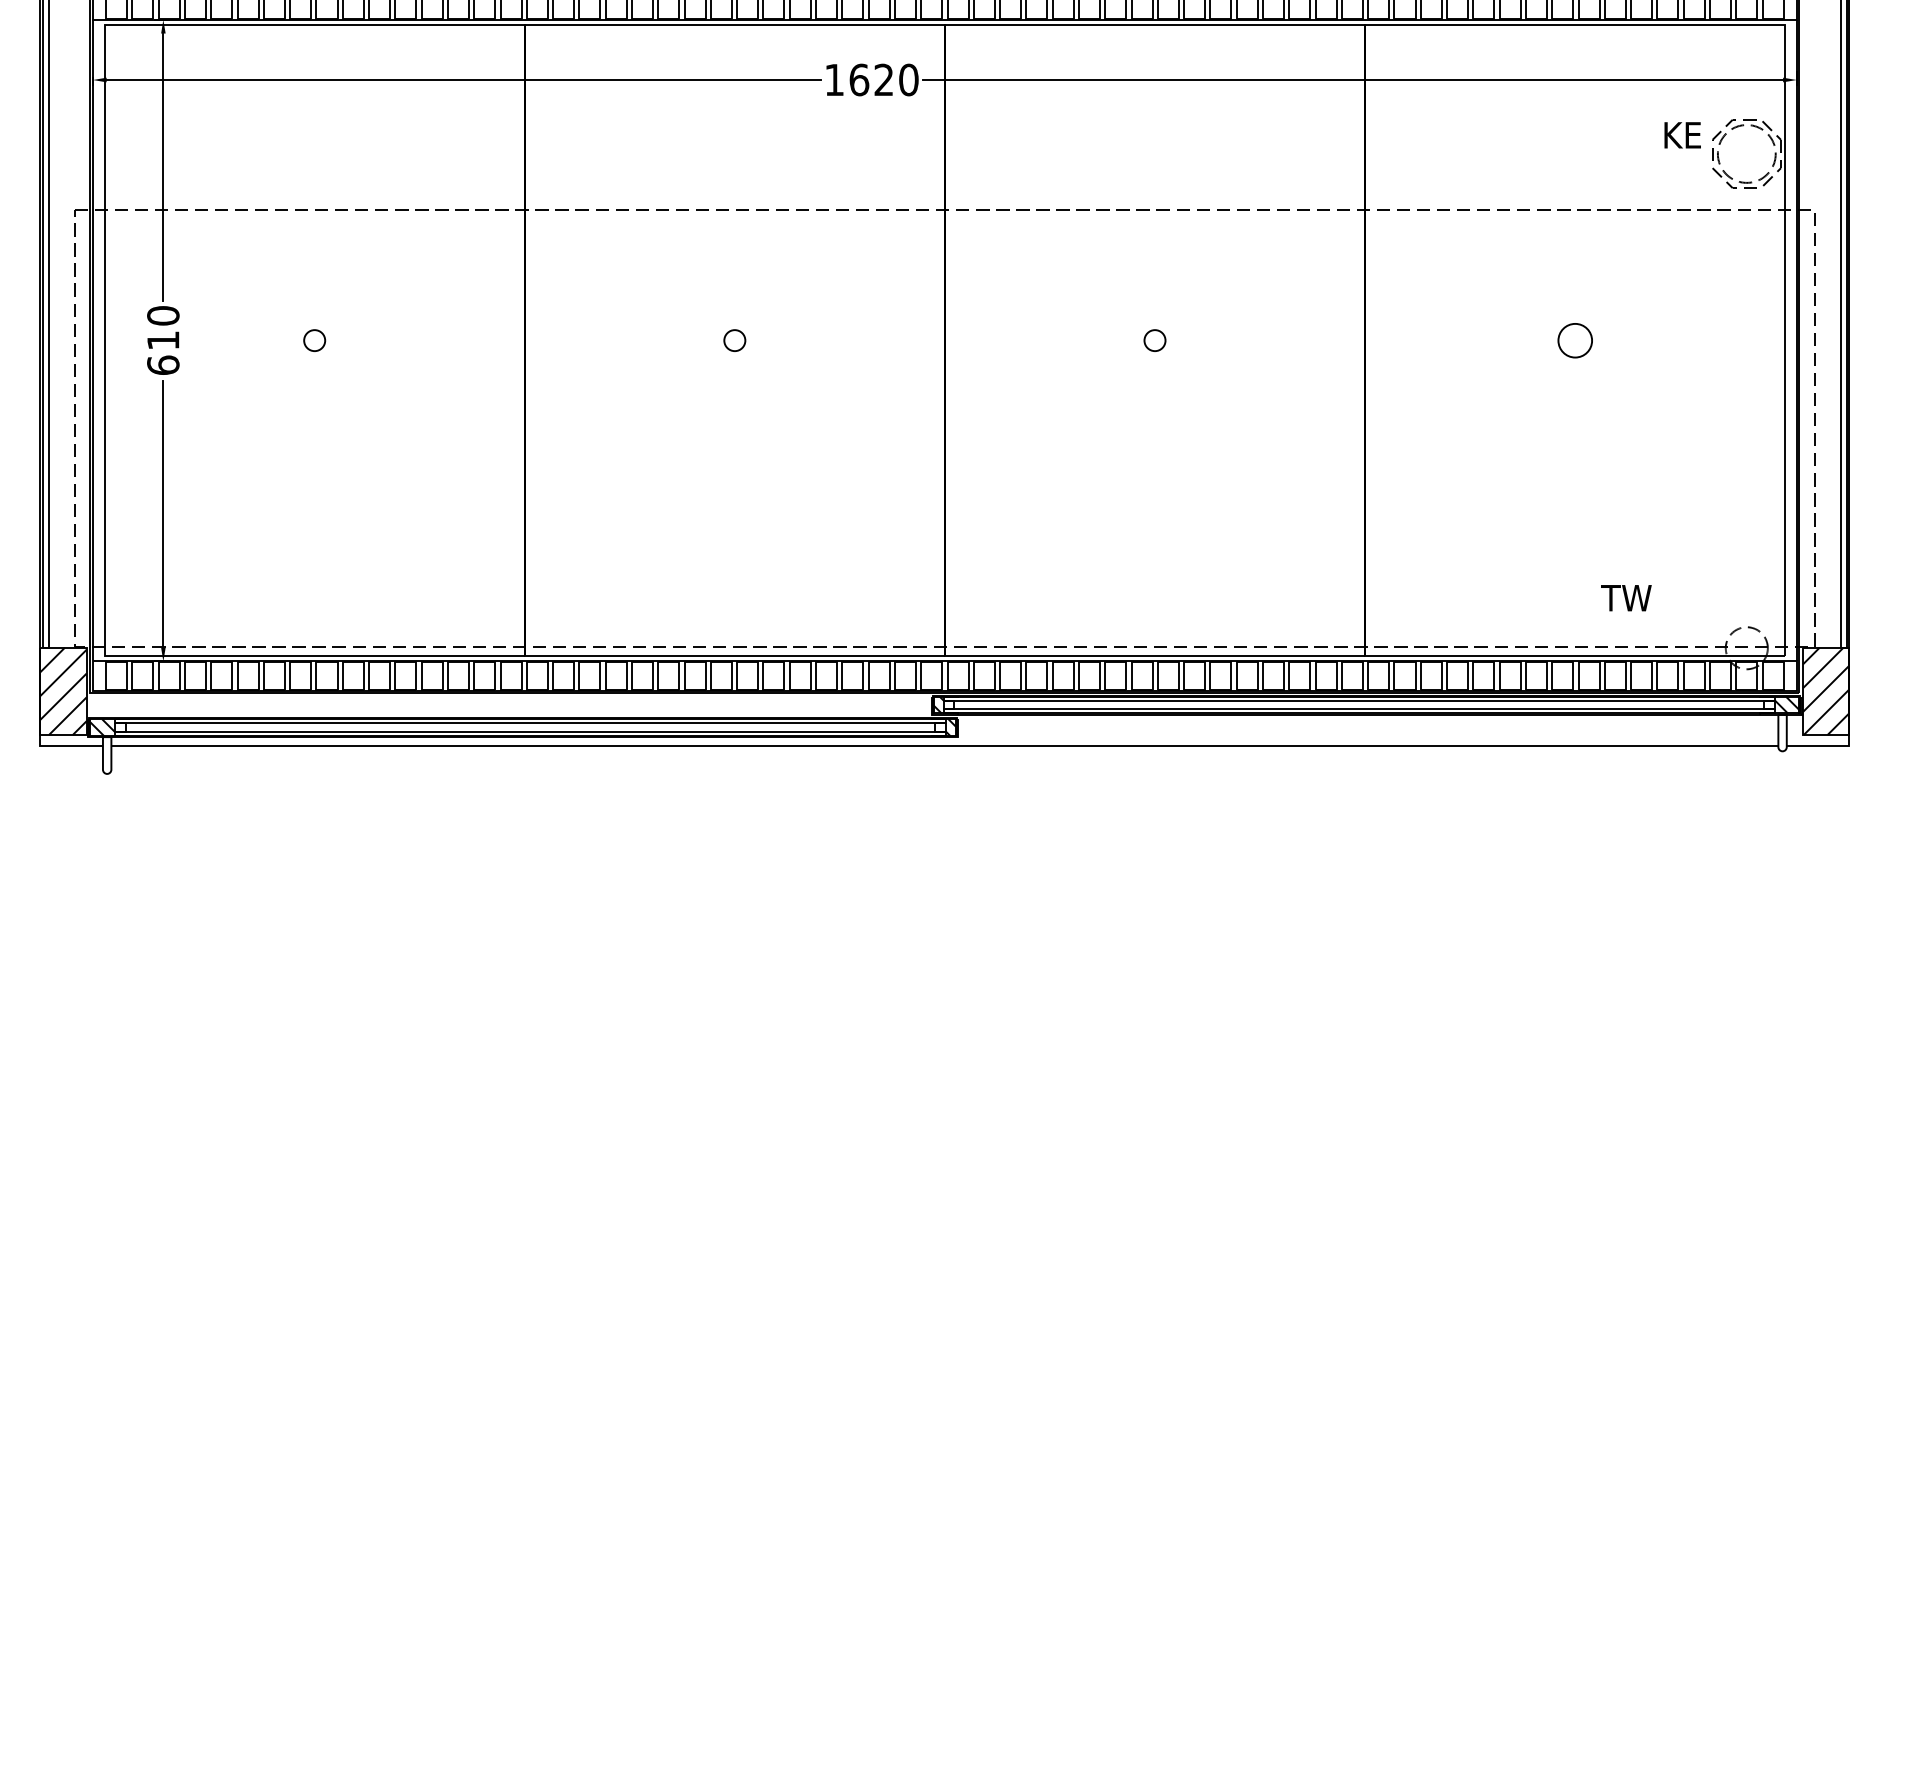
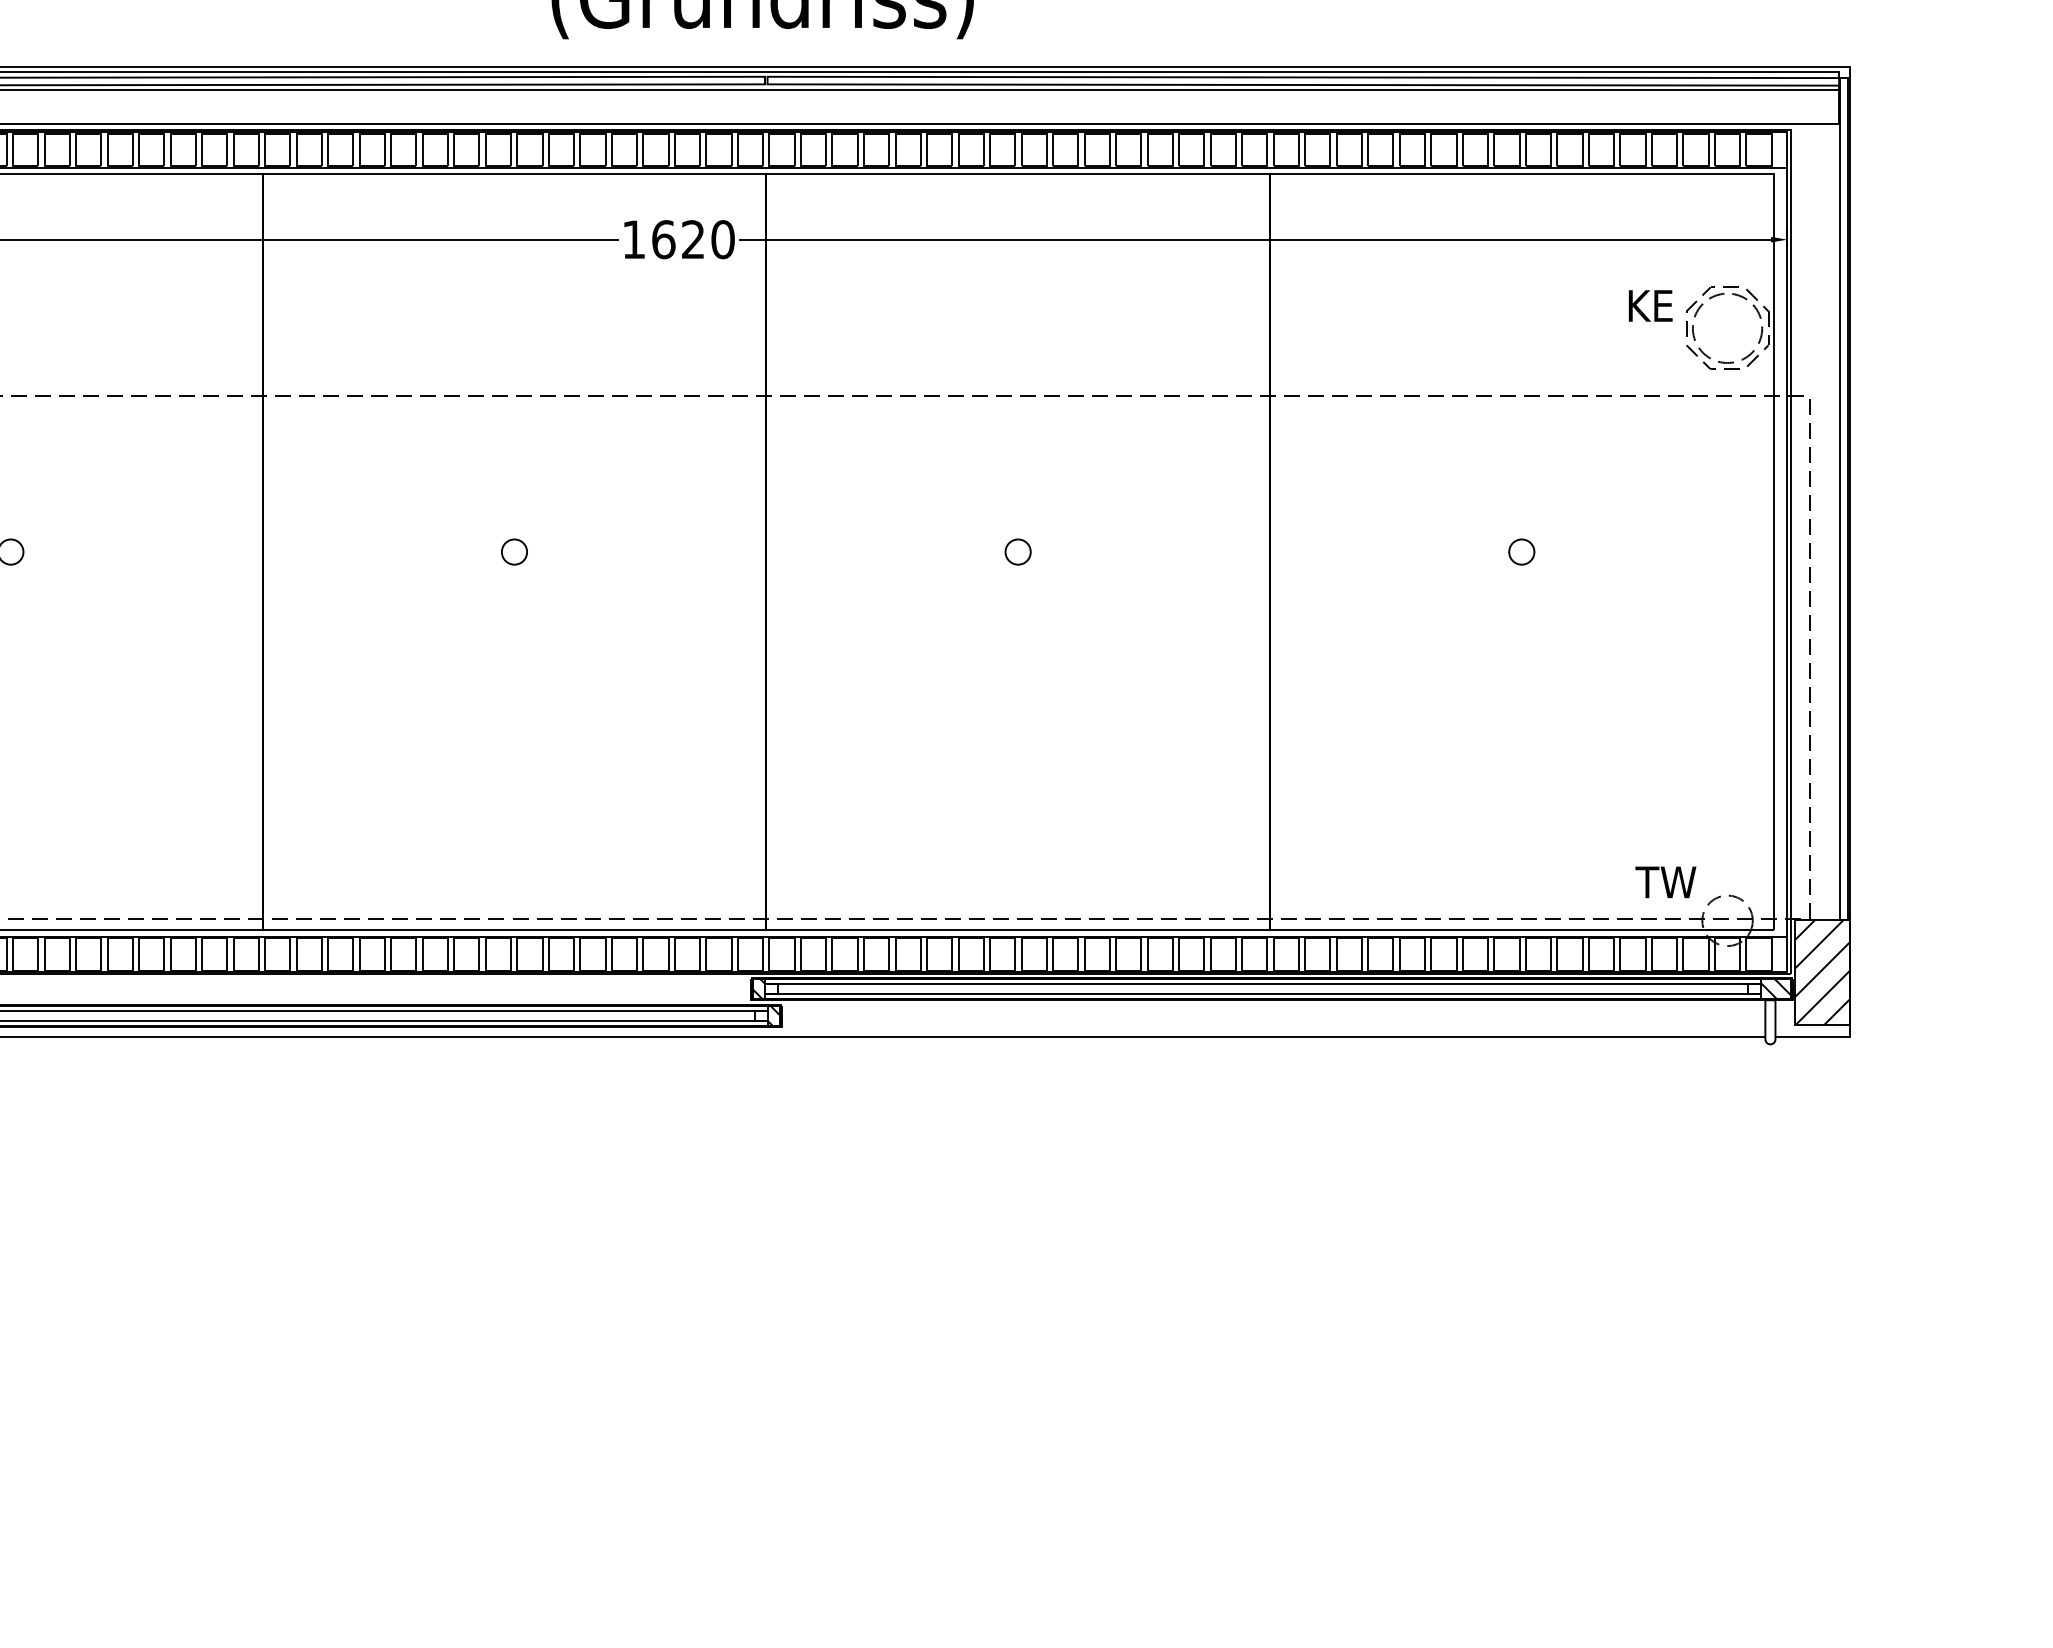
circle: (1574, 340) -> (1520, 551), size x0.62
text: (1626, 598) -> (1666, 882), moved

